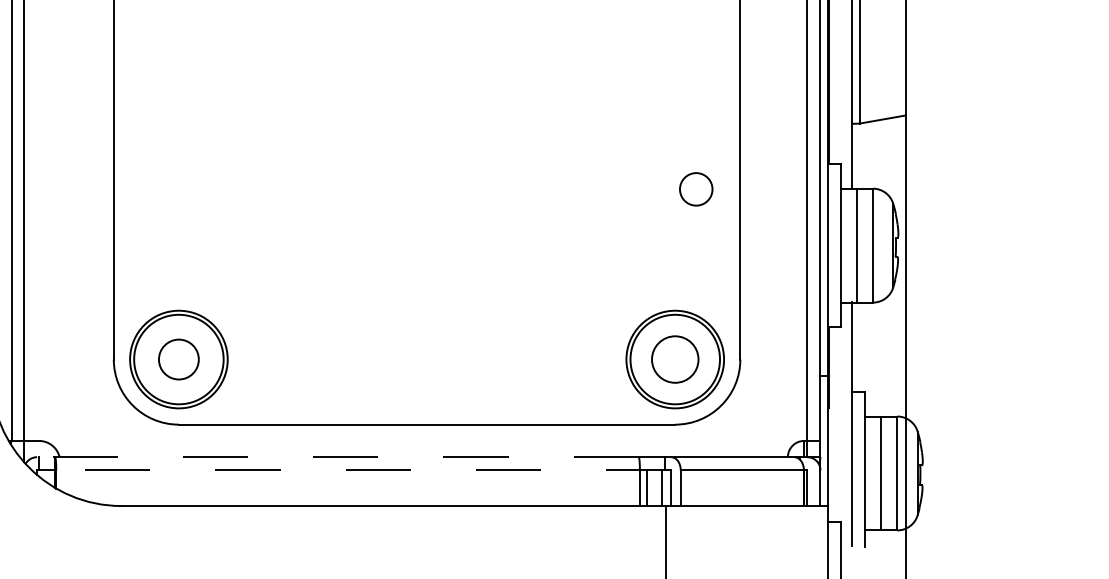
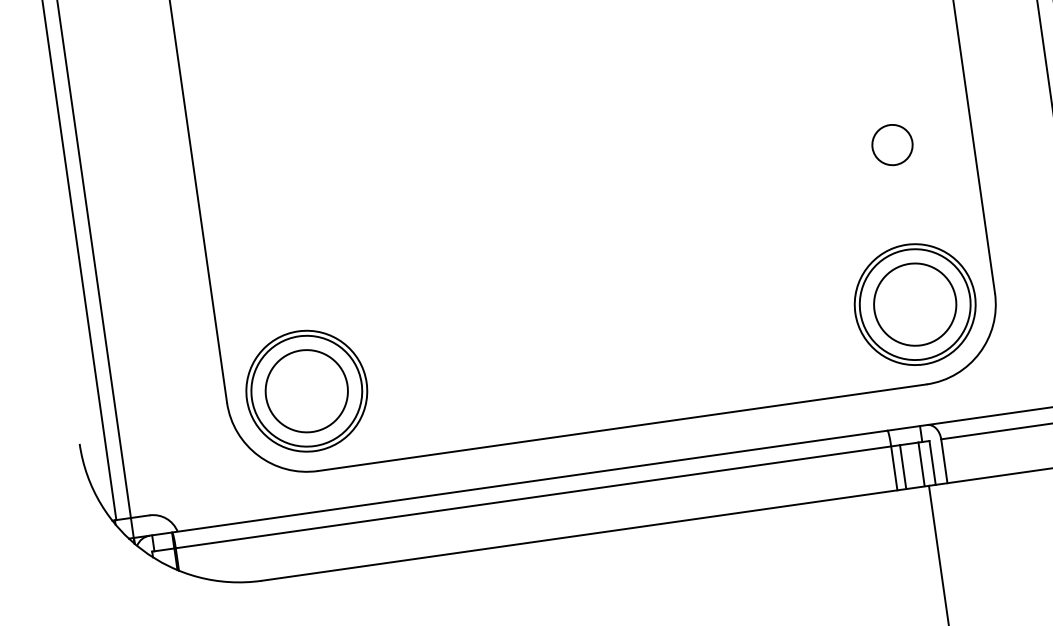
circle: (696, 189) -> (892, 145), moved
circle: (178, 359) -> (306, 391), size x1.67
circle: (675, 359) -> (915, 304), size x1.43
line: (328, 457) -> (507, 485), dashed -> solid
line: (363, 470) -> (552, 495), dashed -> solid

